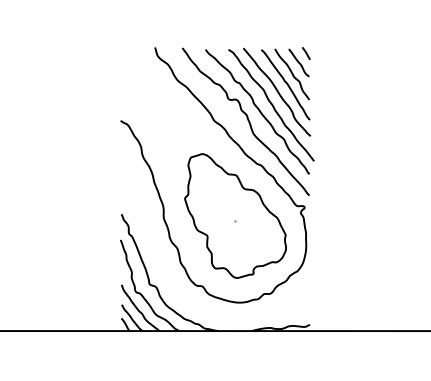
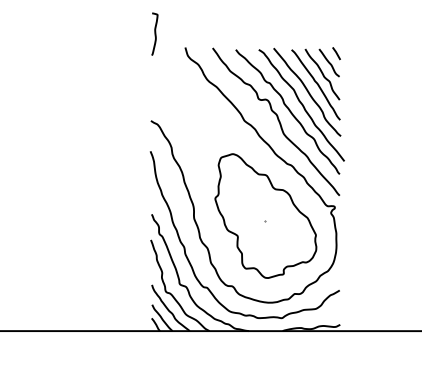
curve: (124, 33) -> (154, 33), added
curve: (155, 248) -> (185, 248), added

